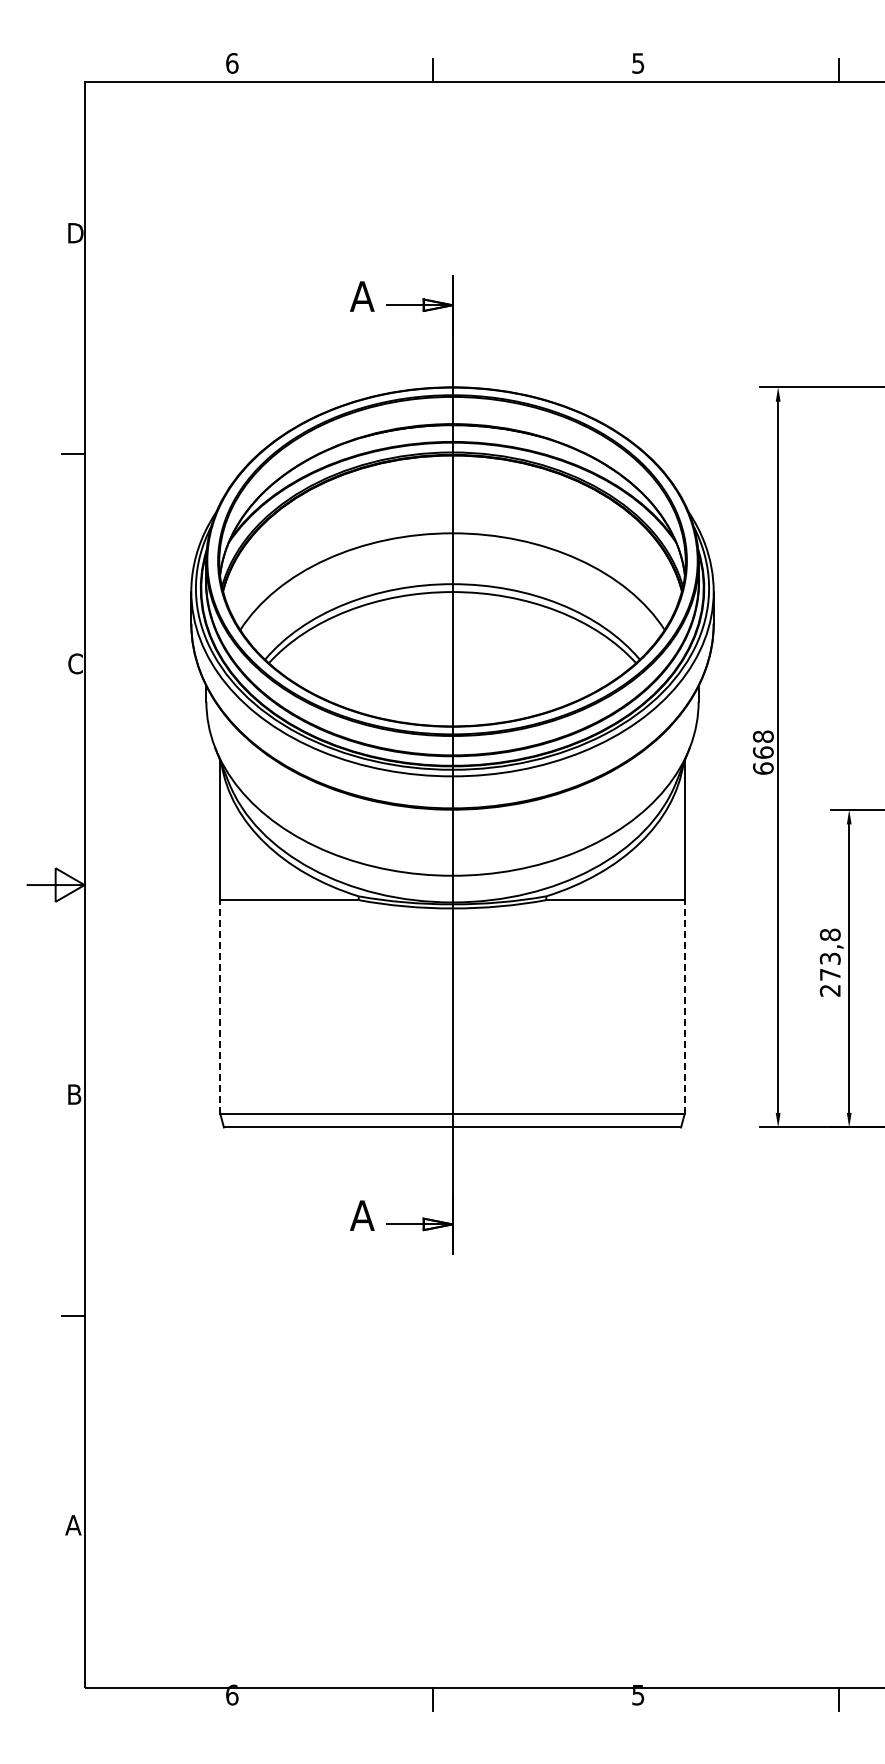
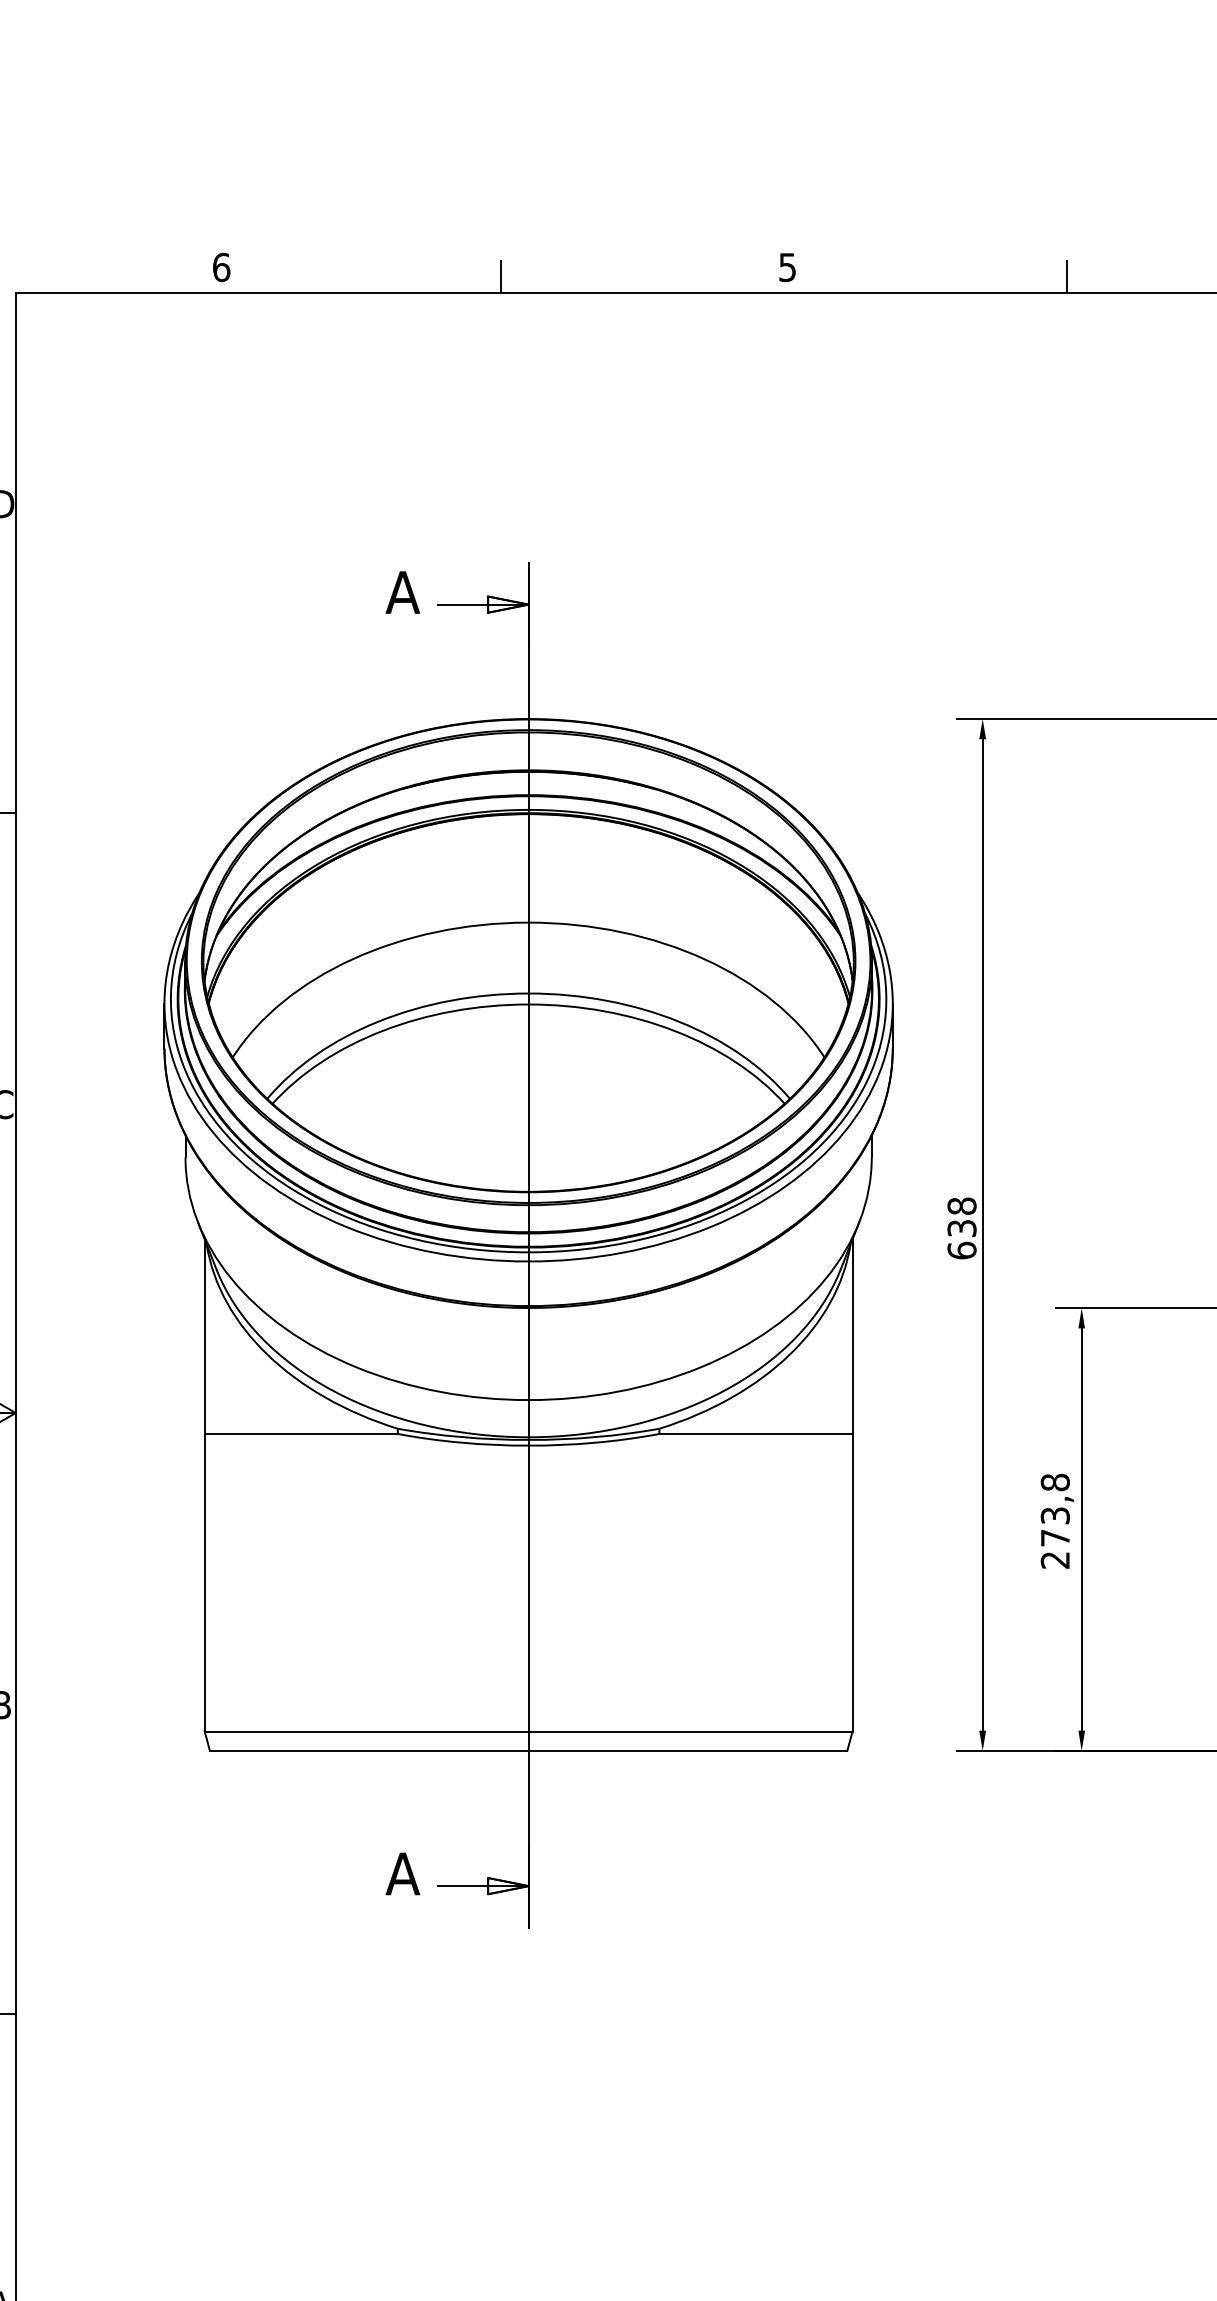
text: (762, 752) -> (960, 1228), 668 -> 638
line: (220, 1006) -> (205, 1582), dashed -> solid
line: (684, 1006) -> (852, 1582), dashed -> solid

